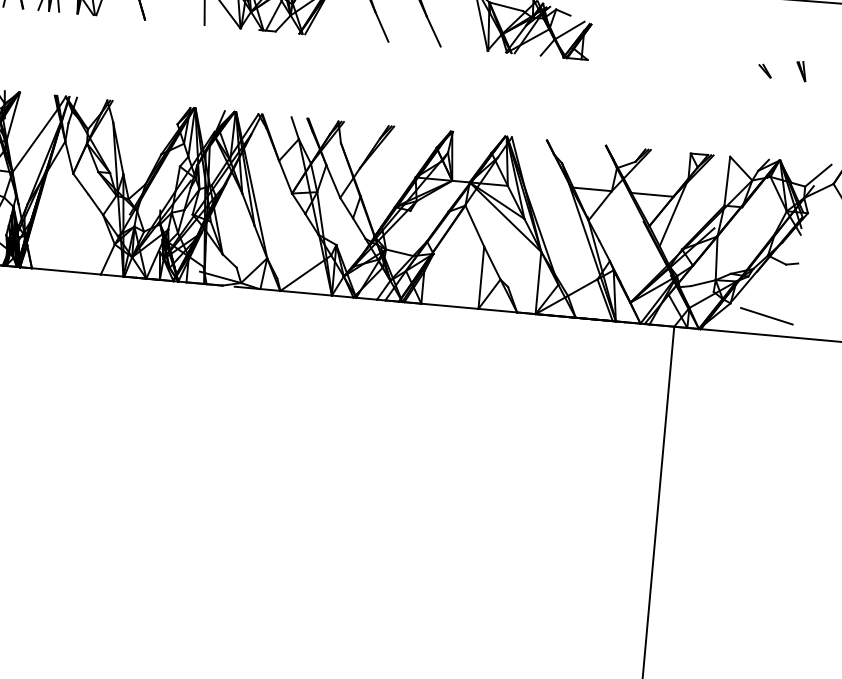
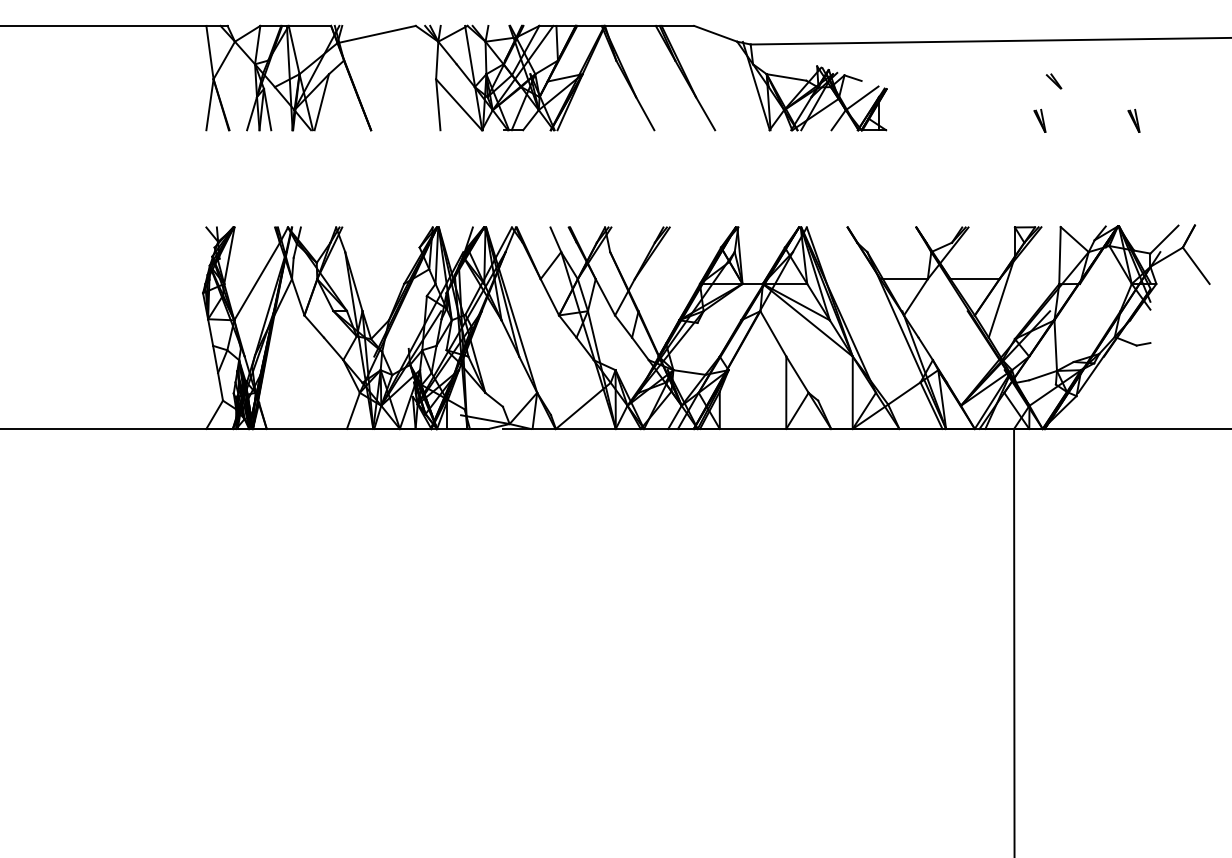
part: (720, 63) -> (1039, 120), added
part: (764, 71) -> (1053, 81), moved
line: (766, 316) -> (1119, 407), removed

